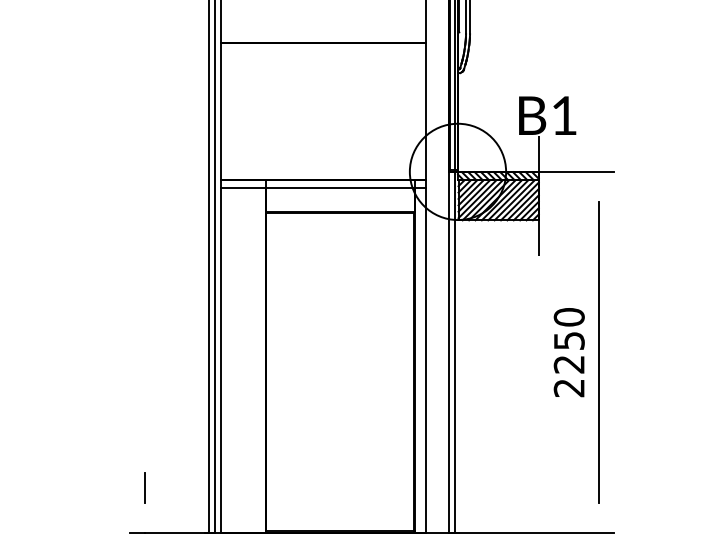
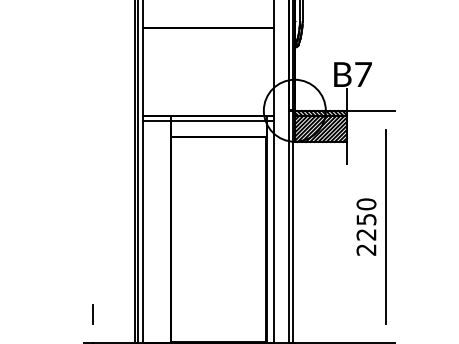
text: (564, 115) -> (363, 74), B1 -> B7

